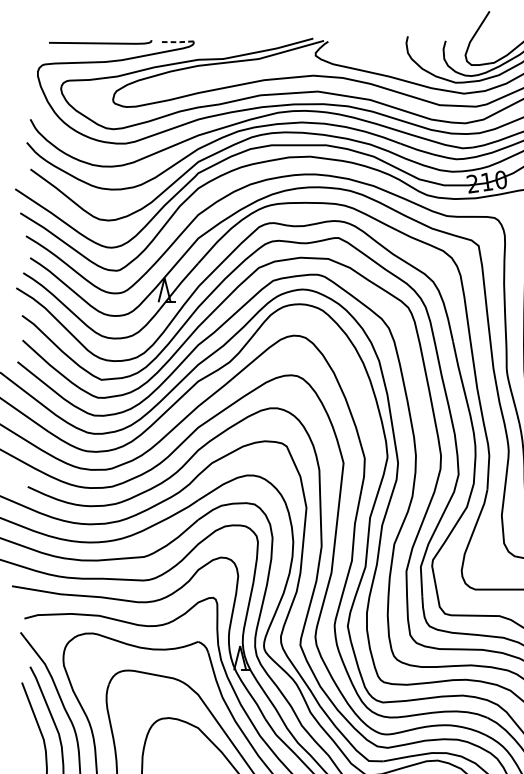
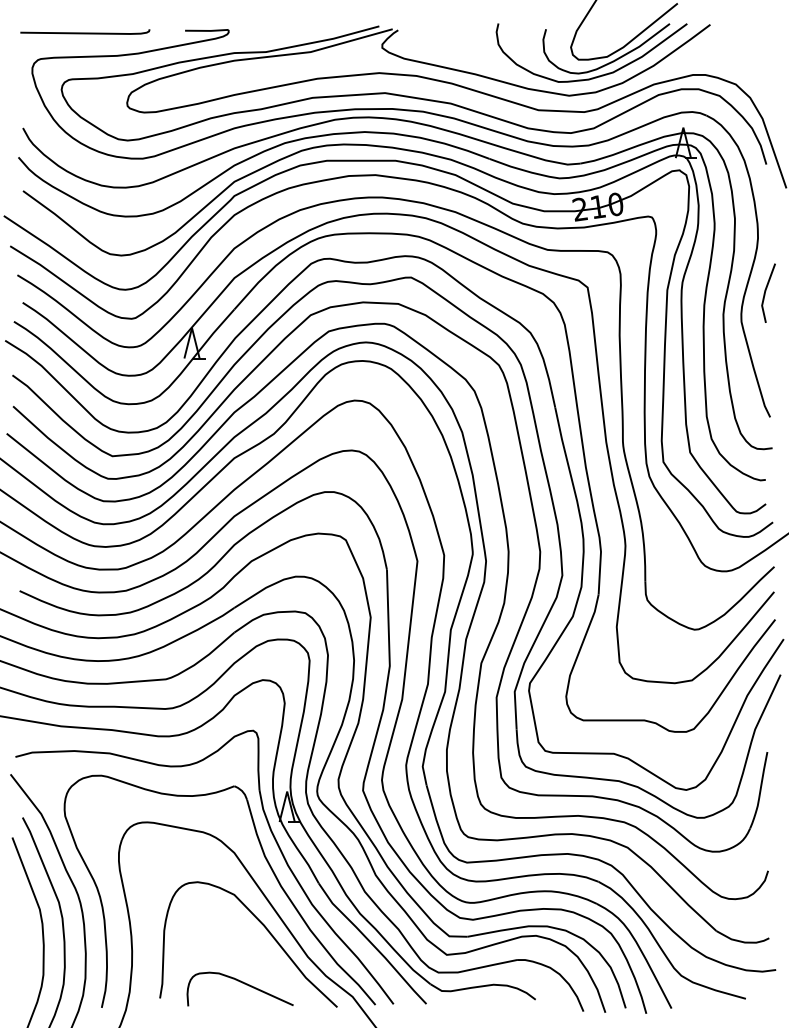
line: (176, 41) -> (206, 30), dashed -> solid
curve: (100, 42) -> (85, 32), moved

